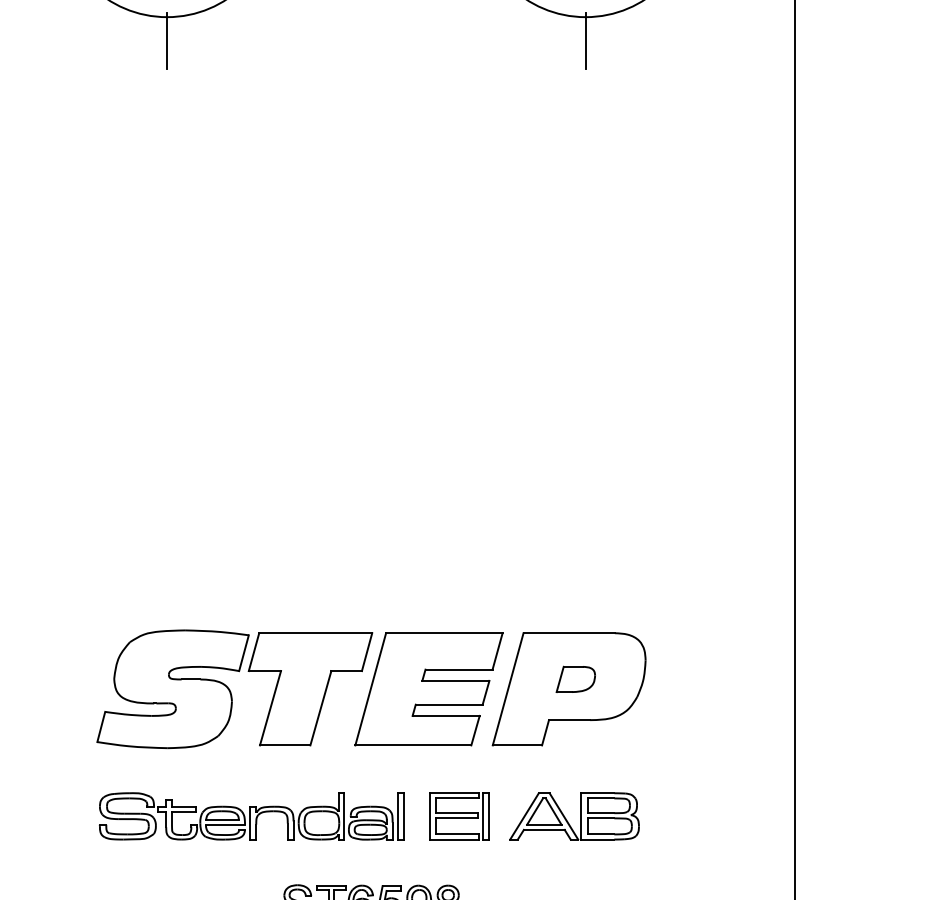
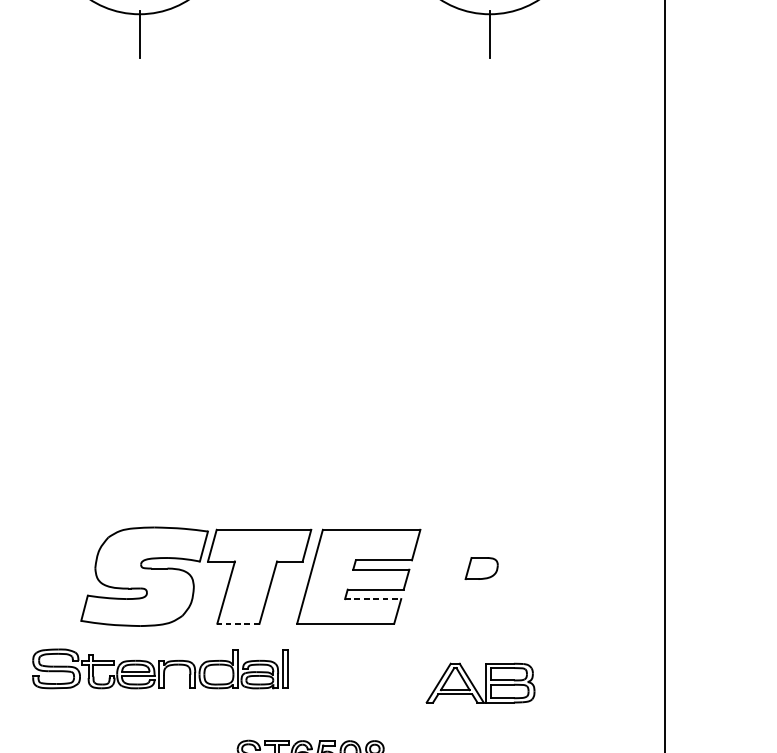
part: (568, 689) -> (475, 576), removed
line: (446, 715) -> (373, 598), solid -> dashed
line: (284, 745) -> (237, 623), solid -> dashed
part: (251, 816) -> (160, 668), moved
part: (459, 816) -> (384, 683), removed

